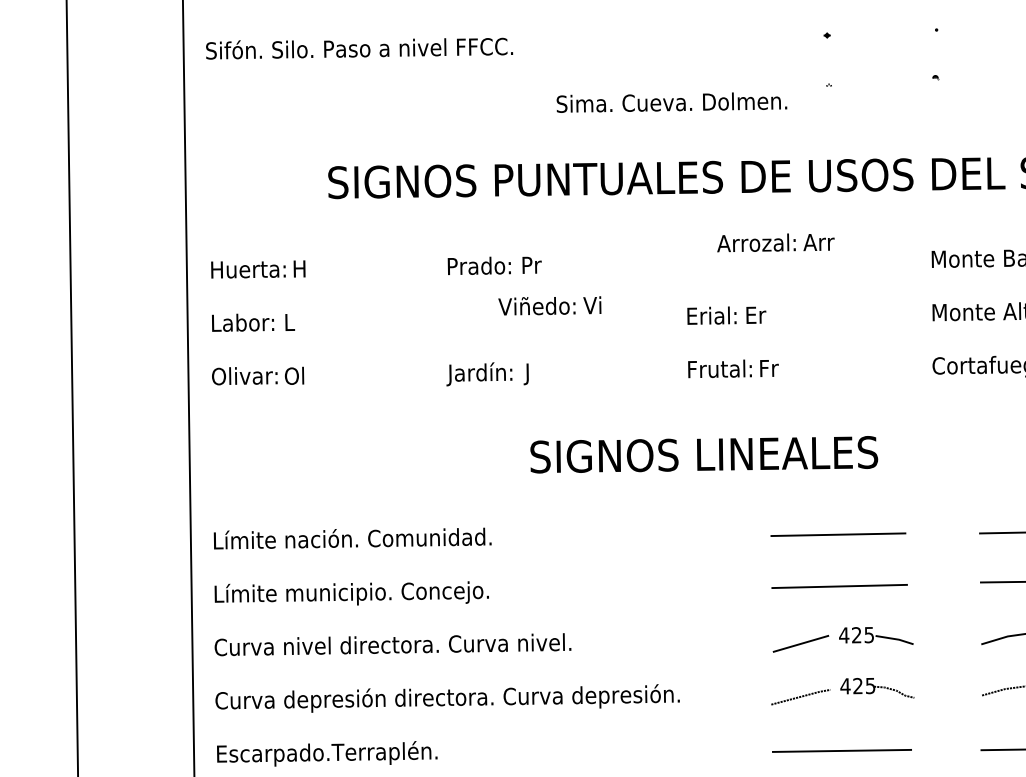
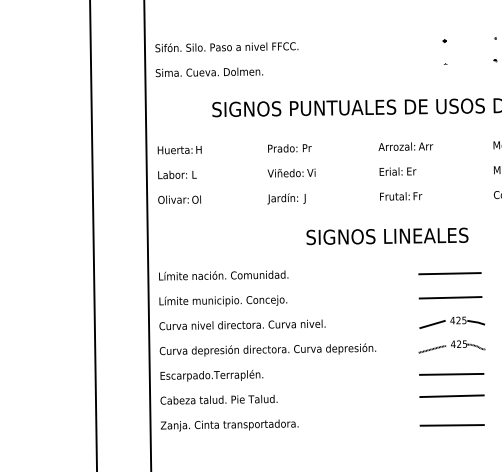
text: (672, 102) -> (209, 72), moved
text: (775, 242) -> (405, 146), moved
text: (549, 304) -> (291, 172), moved

